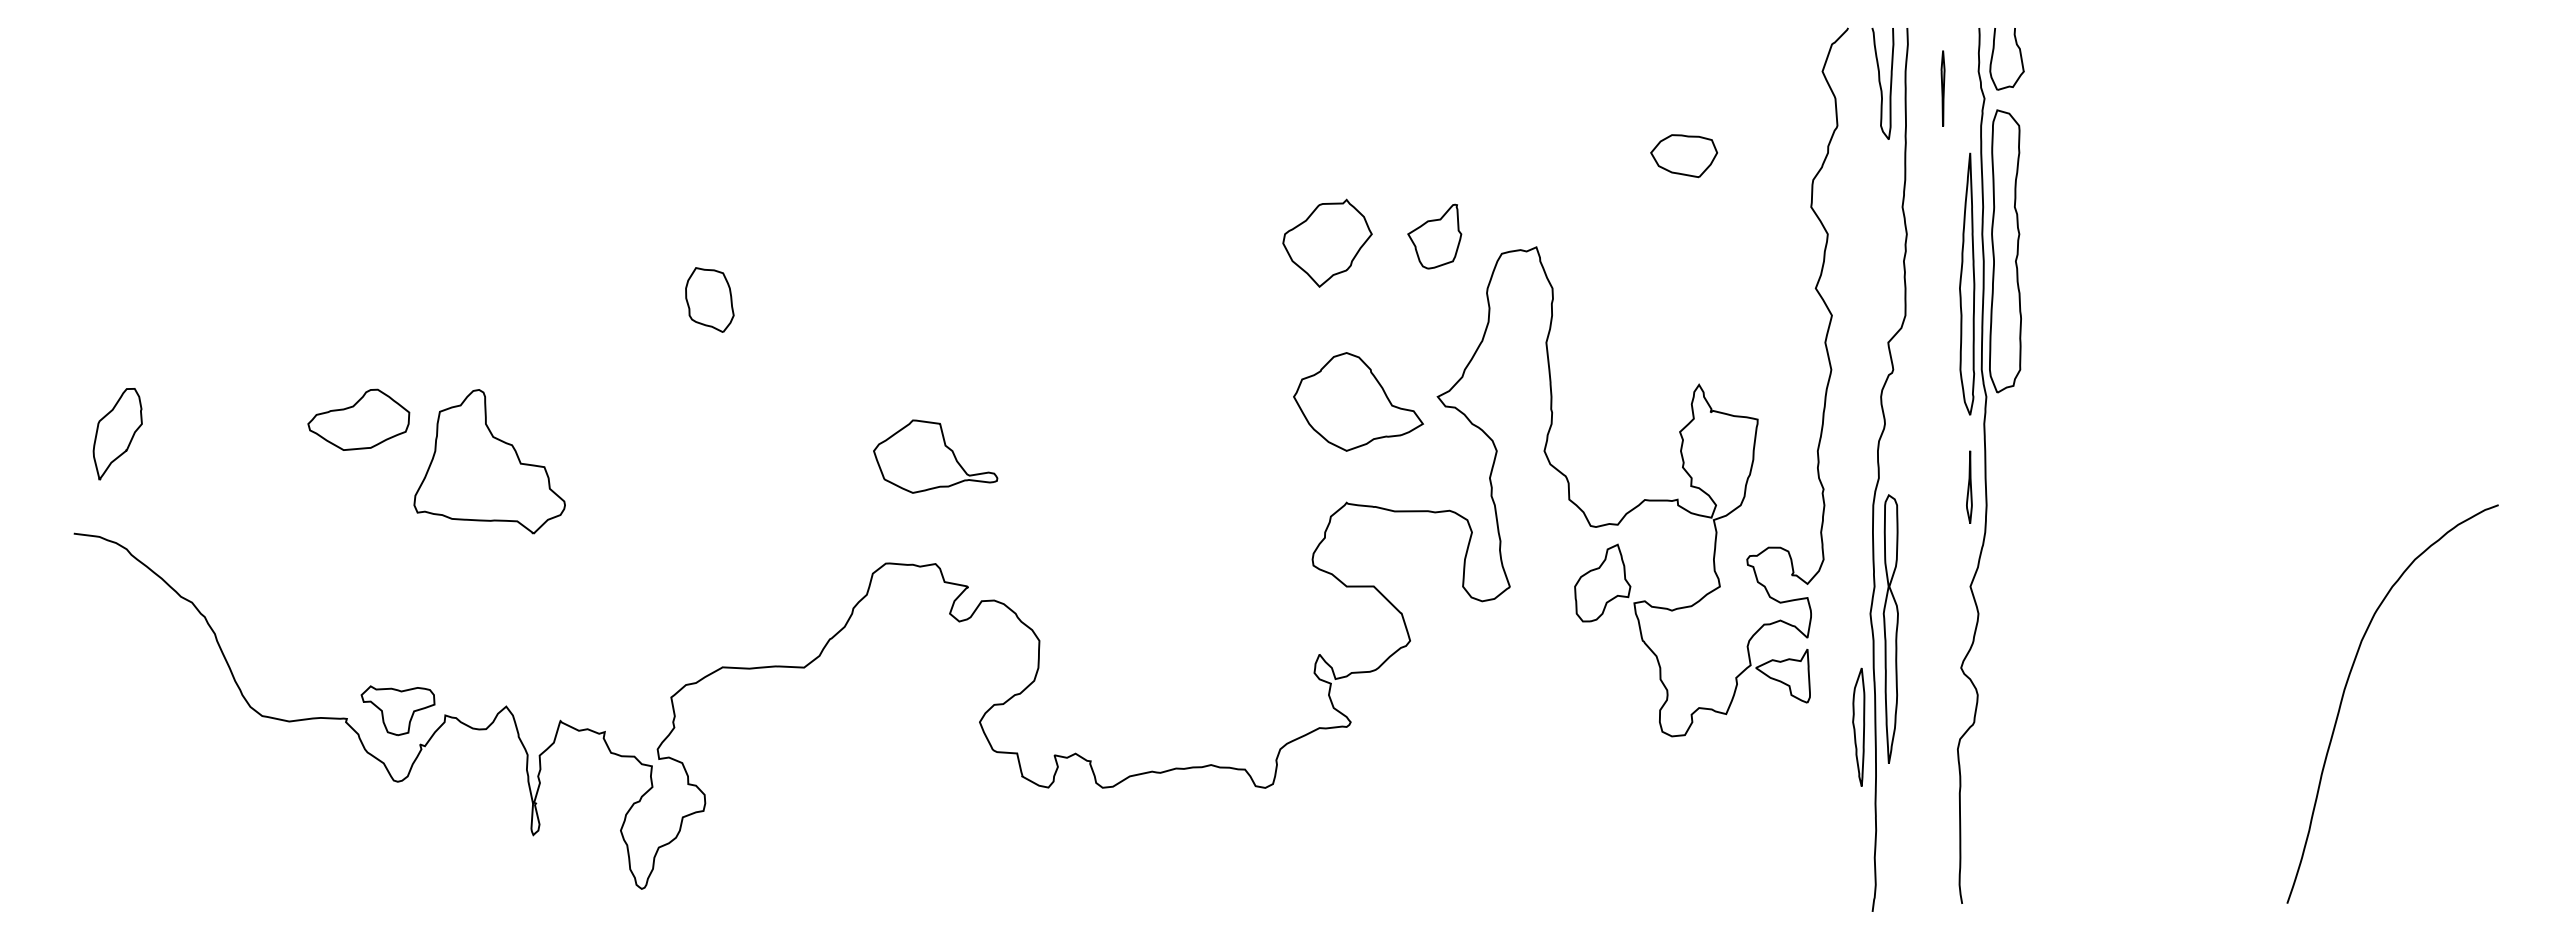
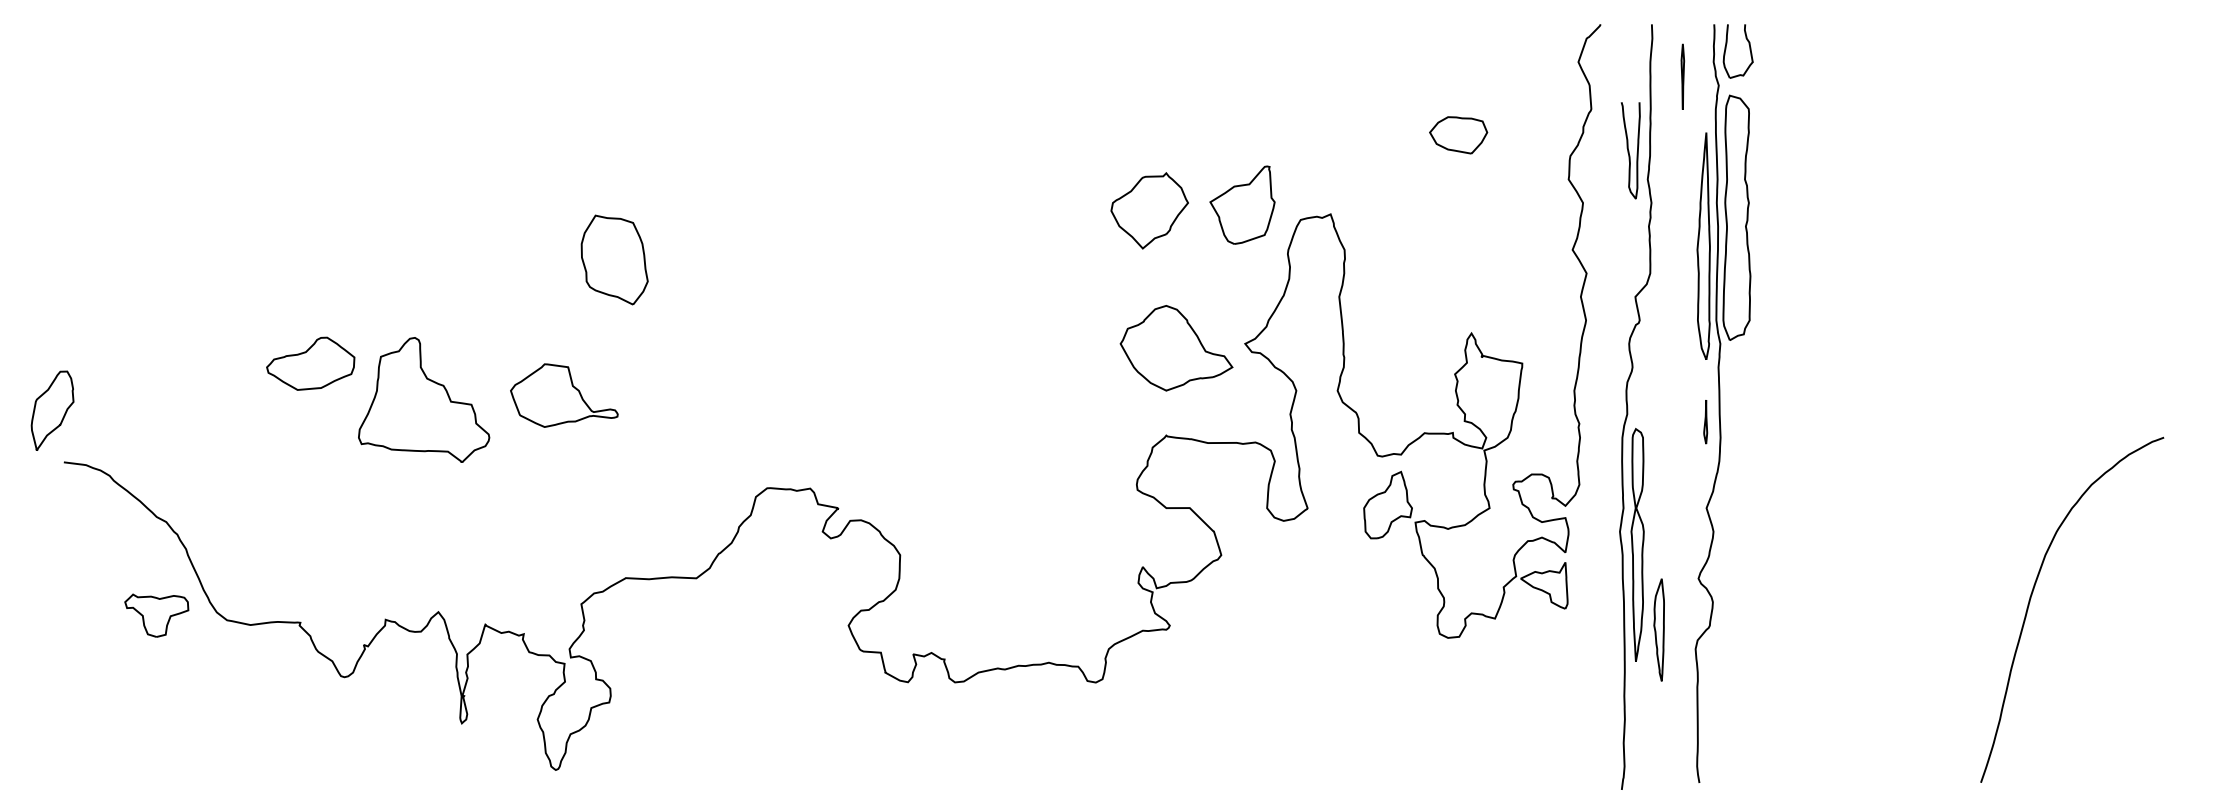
curve: (1881, 84) -> (1629, 151), moved
part: (1434, 236) -> (1242, 204), size x1.4
part: (709, 299) -> (614, 259), size x1.6
part: (117, 434) -> (52, 411), moved
part: (935, 456) -> (564, 395), moved
part: (1969, 486) -> (1705, 421), size x0.7
part: (397, 710) -> (156, 615), moved
part: (1858, 726) -> (1658, 629), moved

